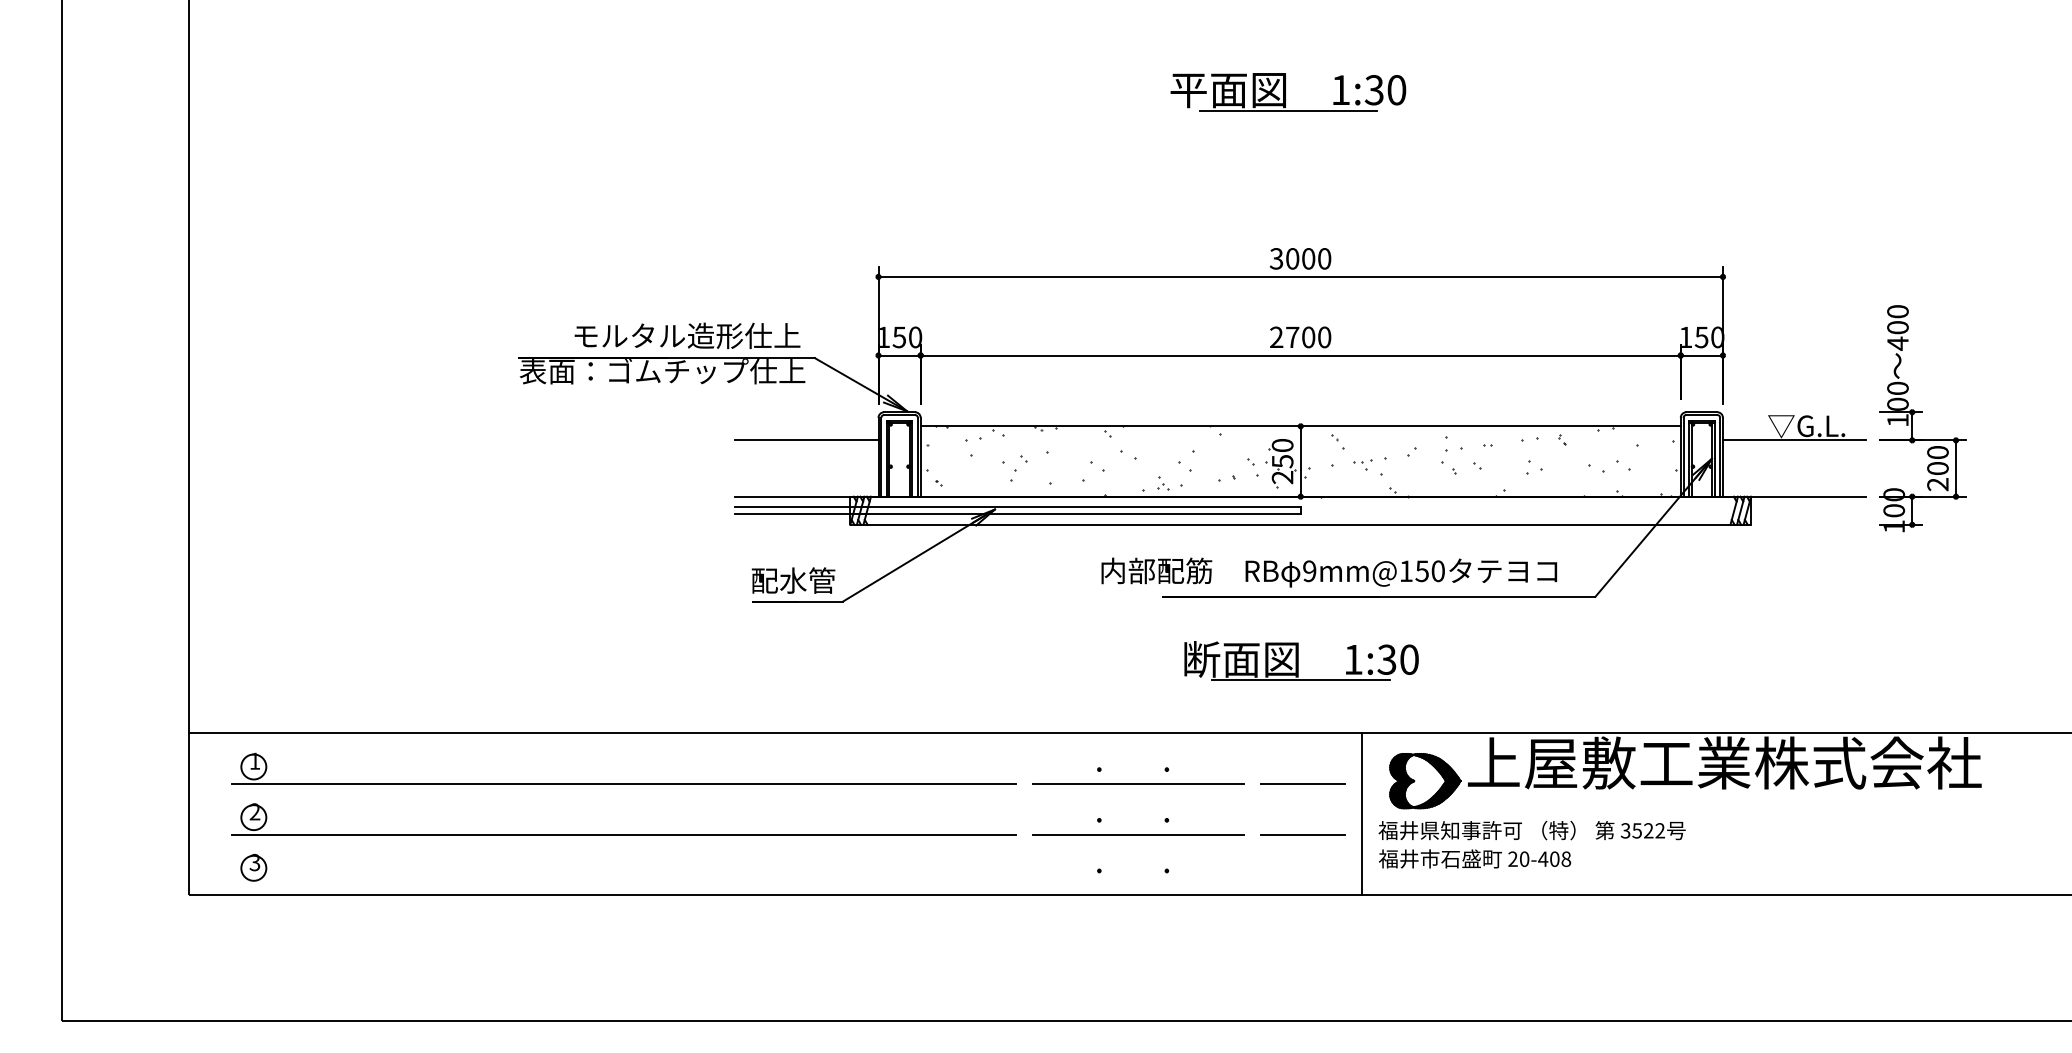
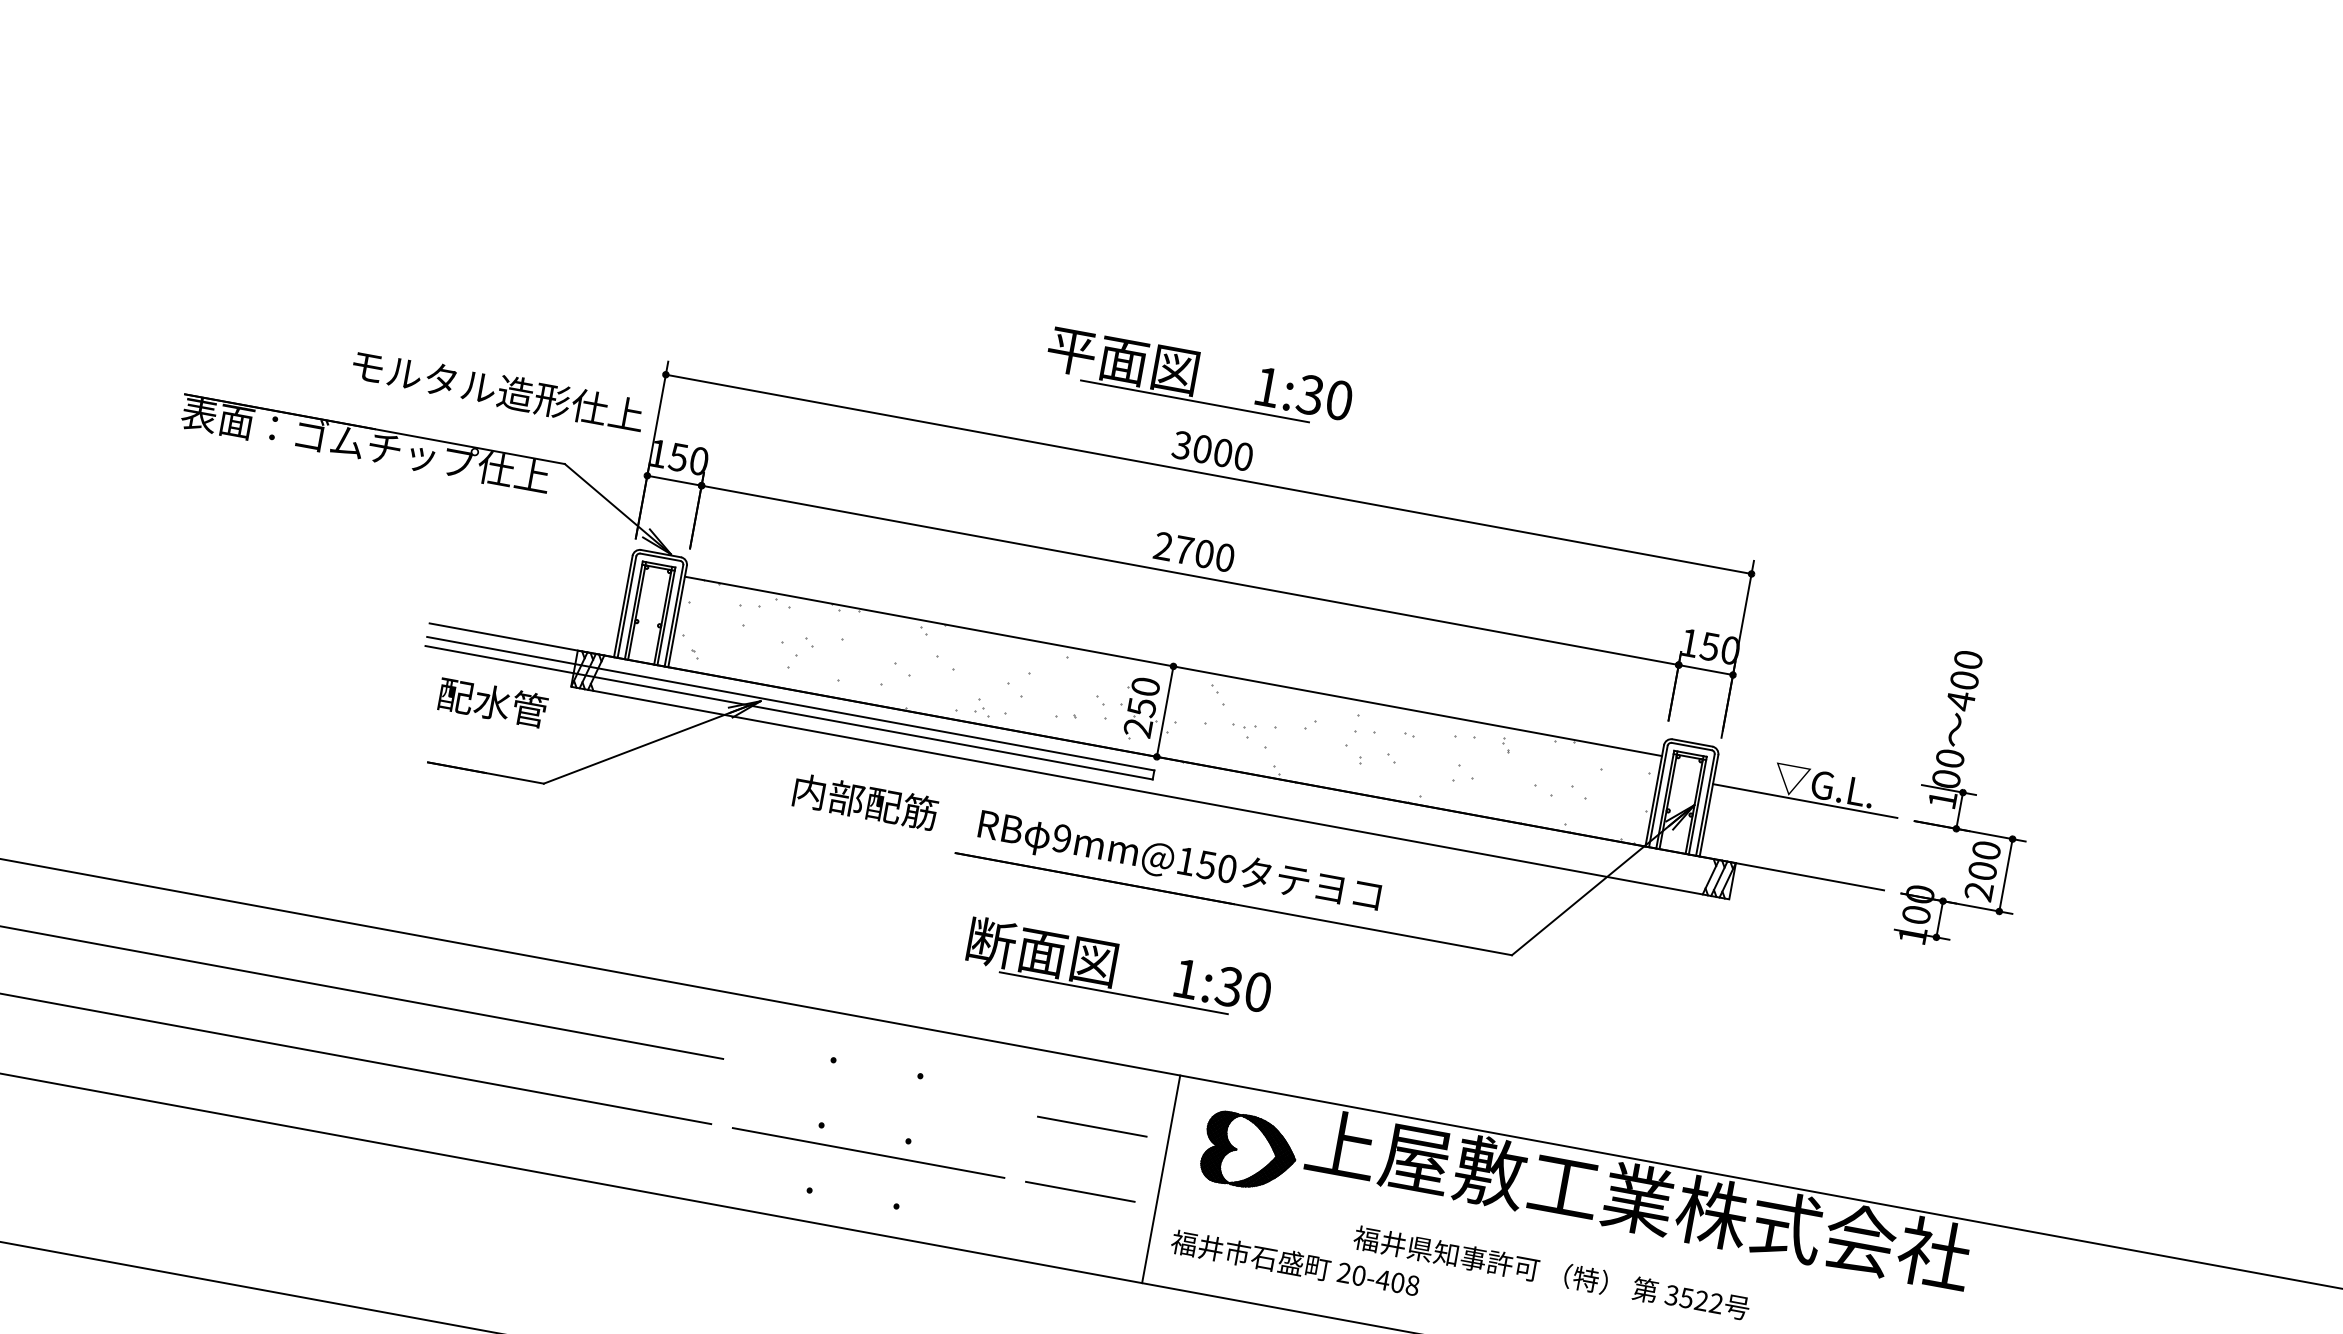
part: (1288, 92) -> (1199, 377), moved
text: (687, 335) -> (498, 389), moved
line: (806, 440) -> (534, 568), removed
hatch: (1301, 461) -> (1166, 711), removed
text: (1329, 572) -> (1087, 844), moved
text: (793, 580) -> (492, 702), moved
line: (1138, 783) -> (880, 1087), removed
text: (1531, 830) -> (1550, 1272), moved

